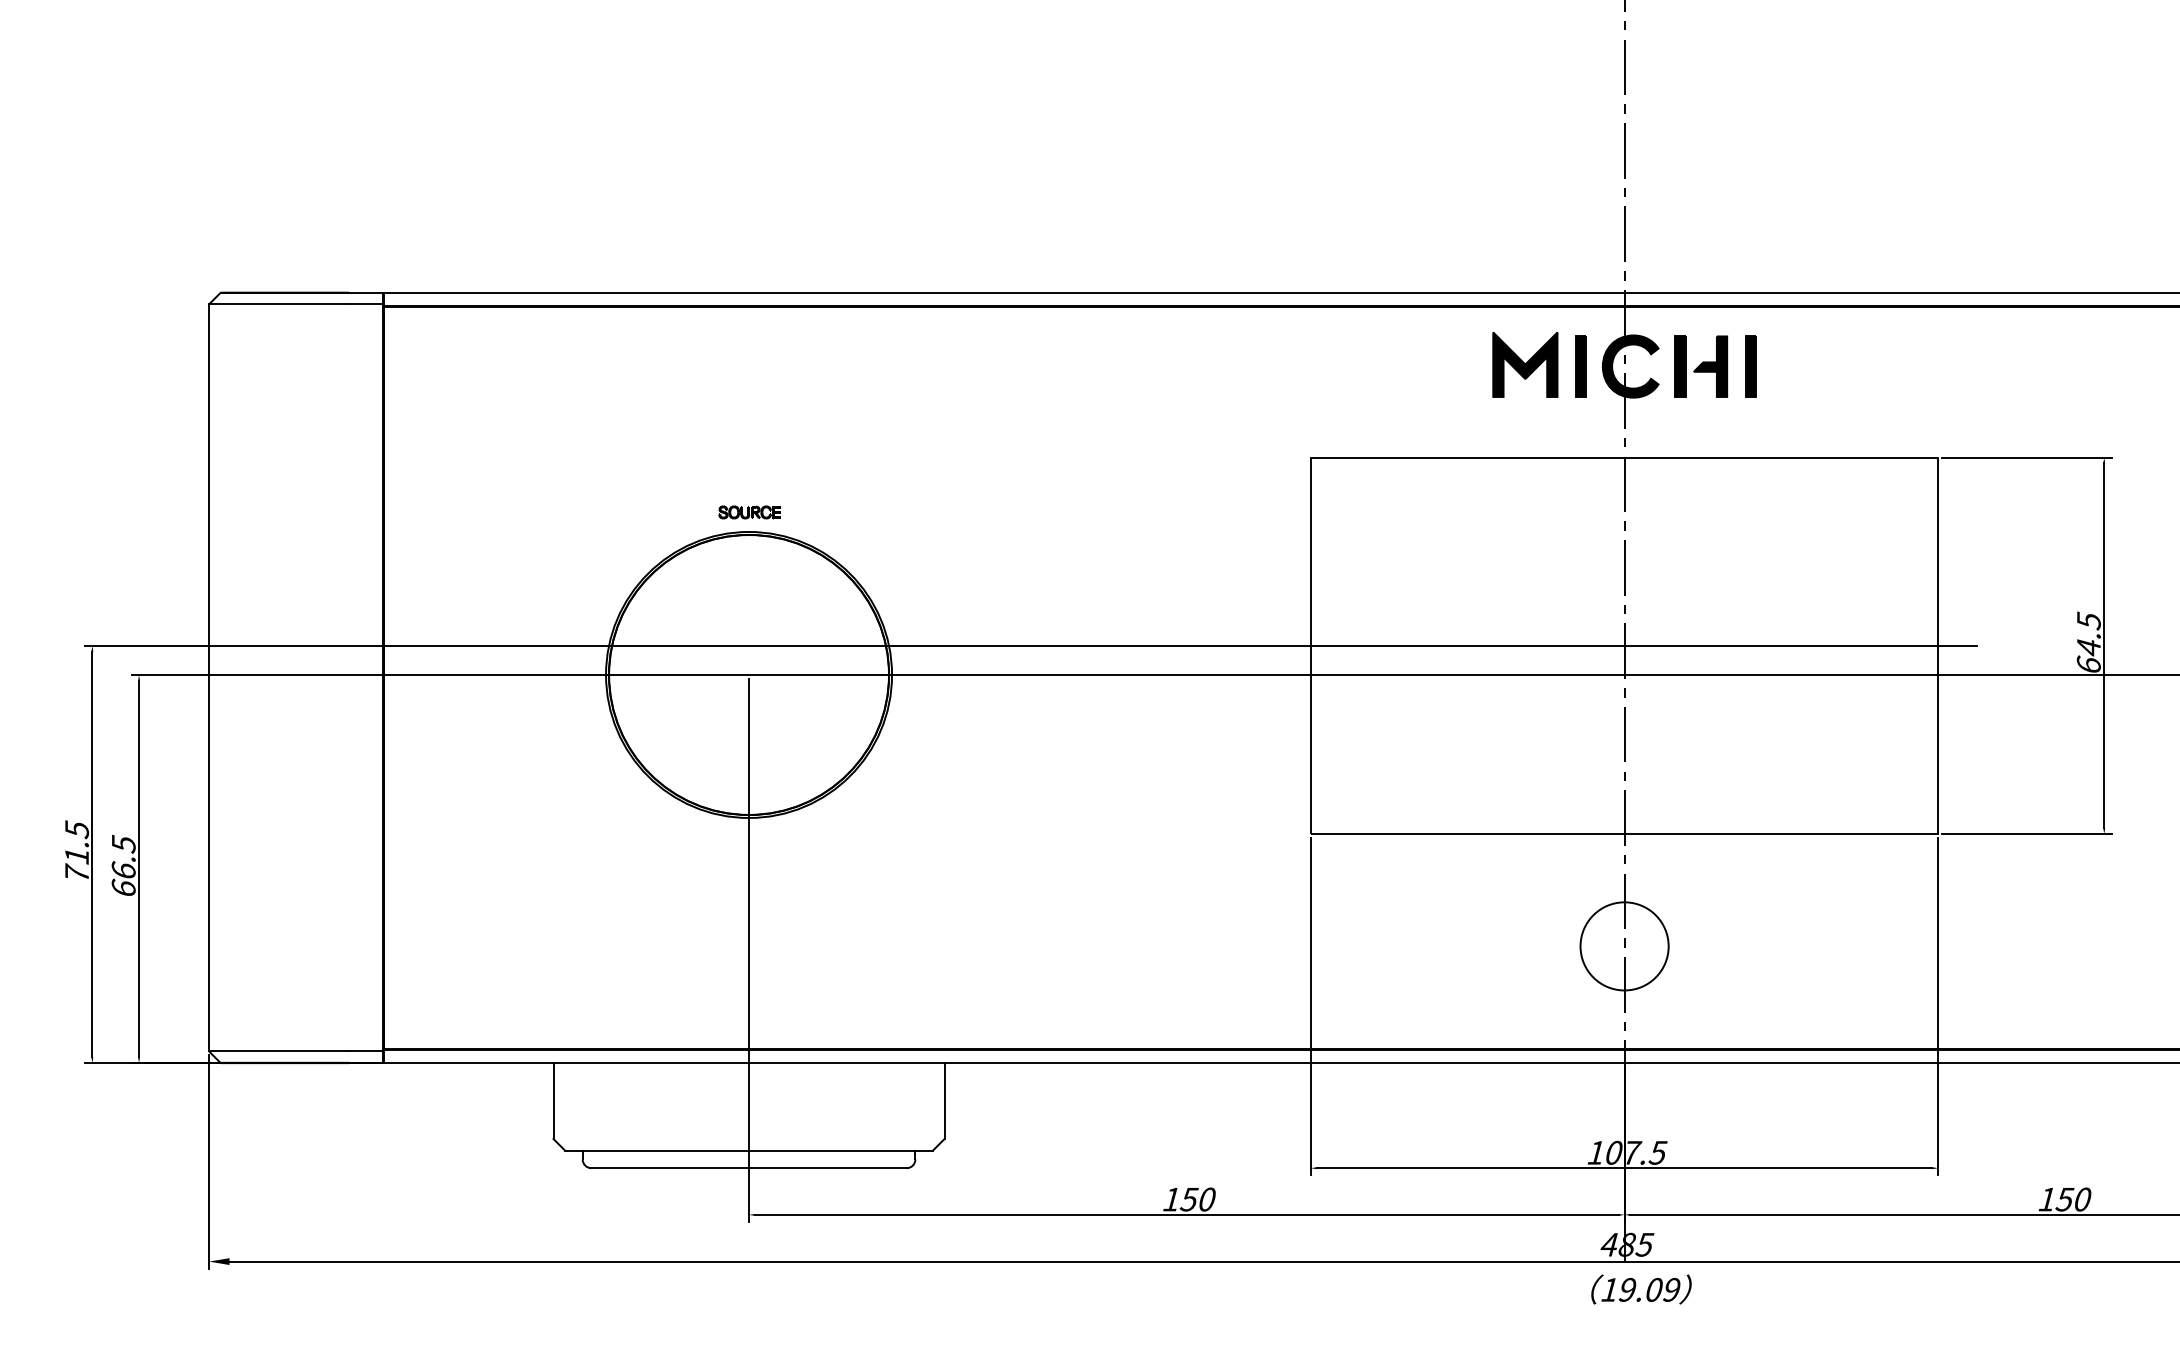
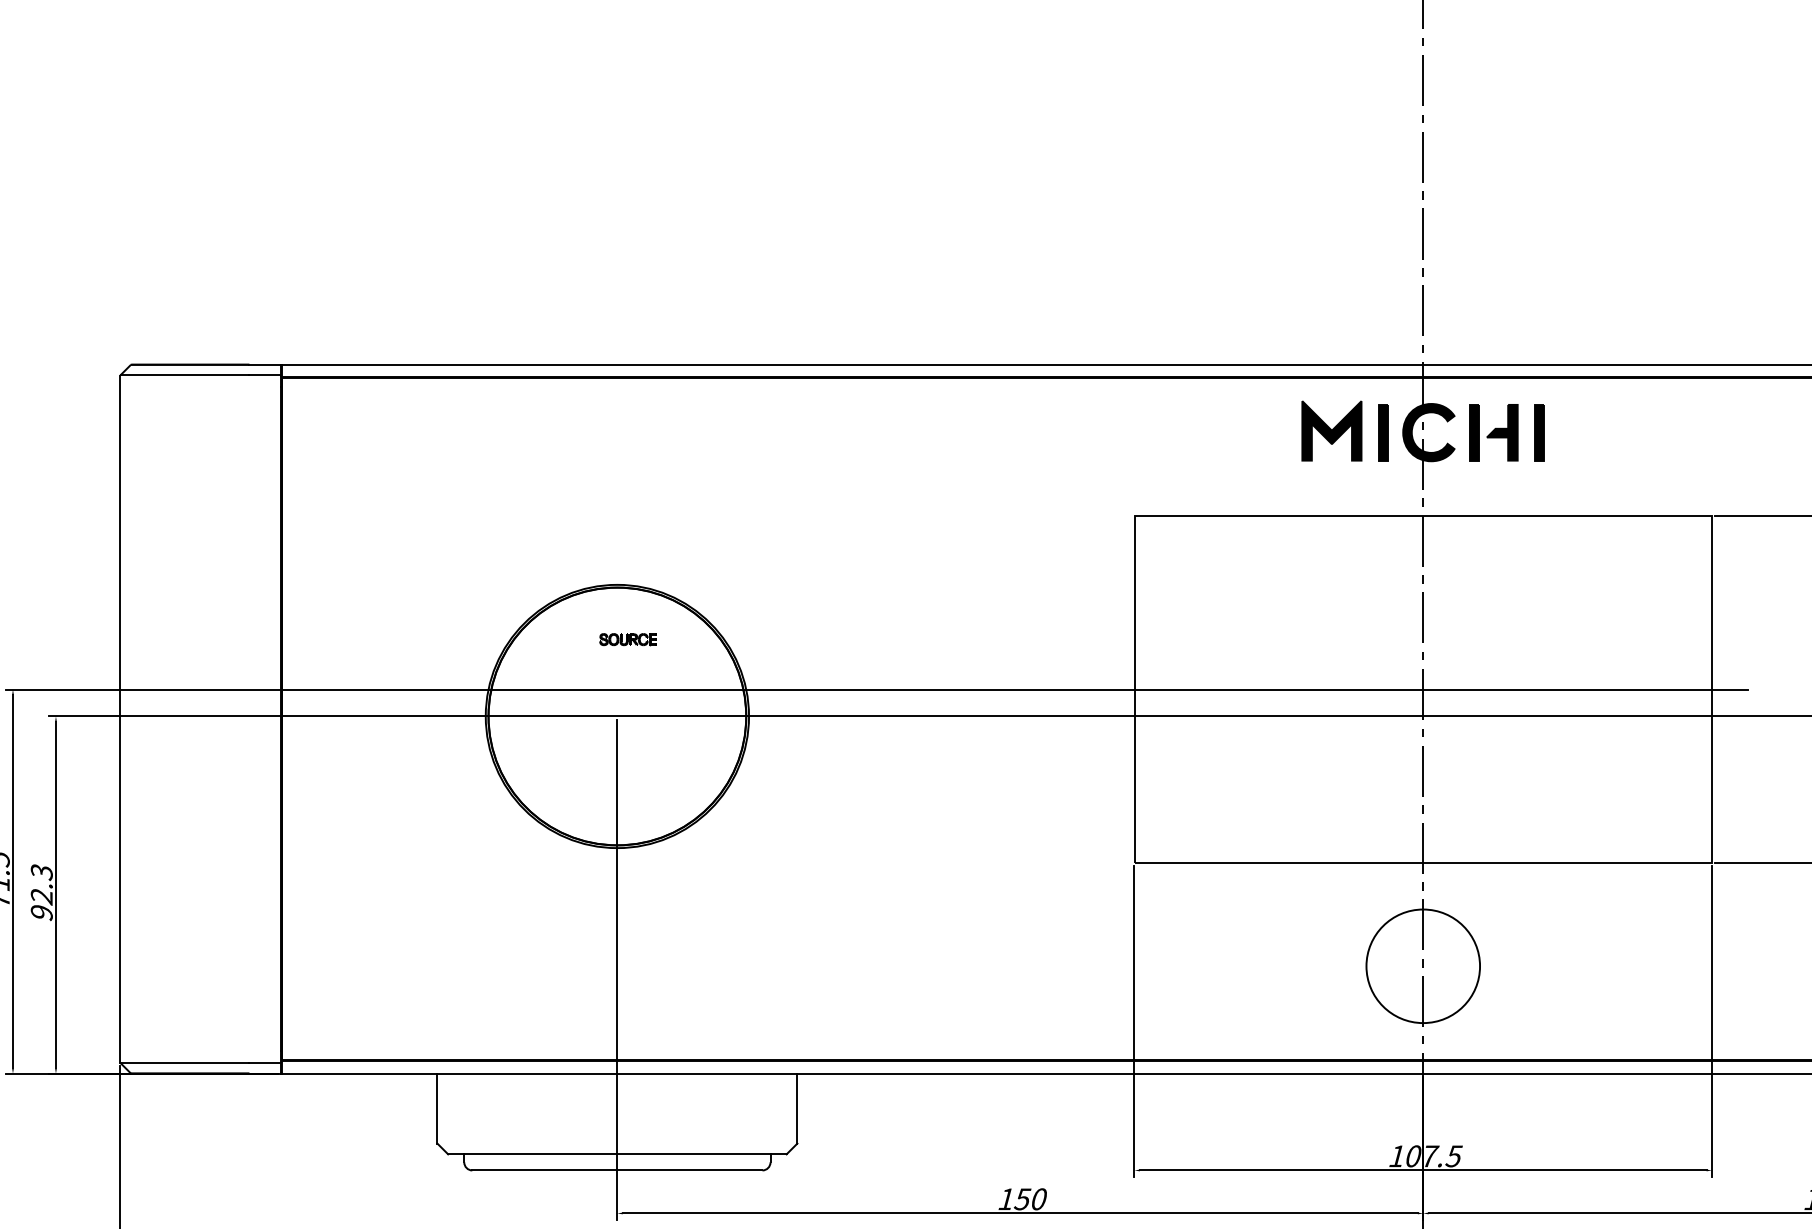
part: (749, 512) -> (627, 639), moved
text: (123, 865) -> (41, 891), 66.5 -> 92.3
circle: (1624, 946) -> (1423, 966), size x1.4

